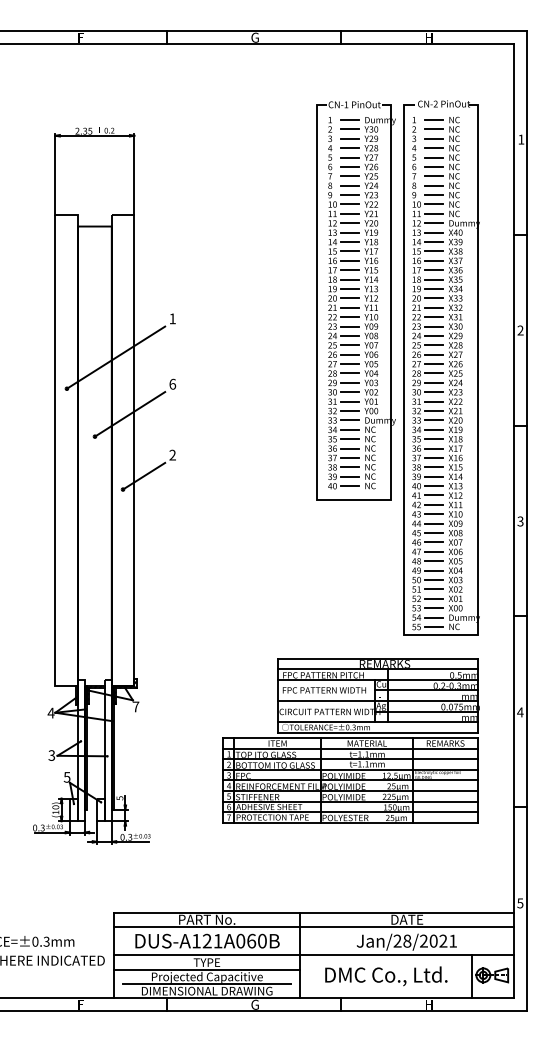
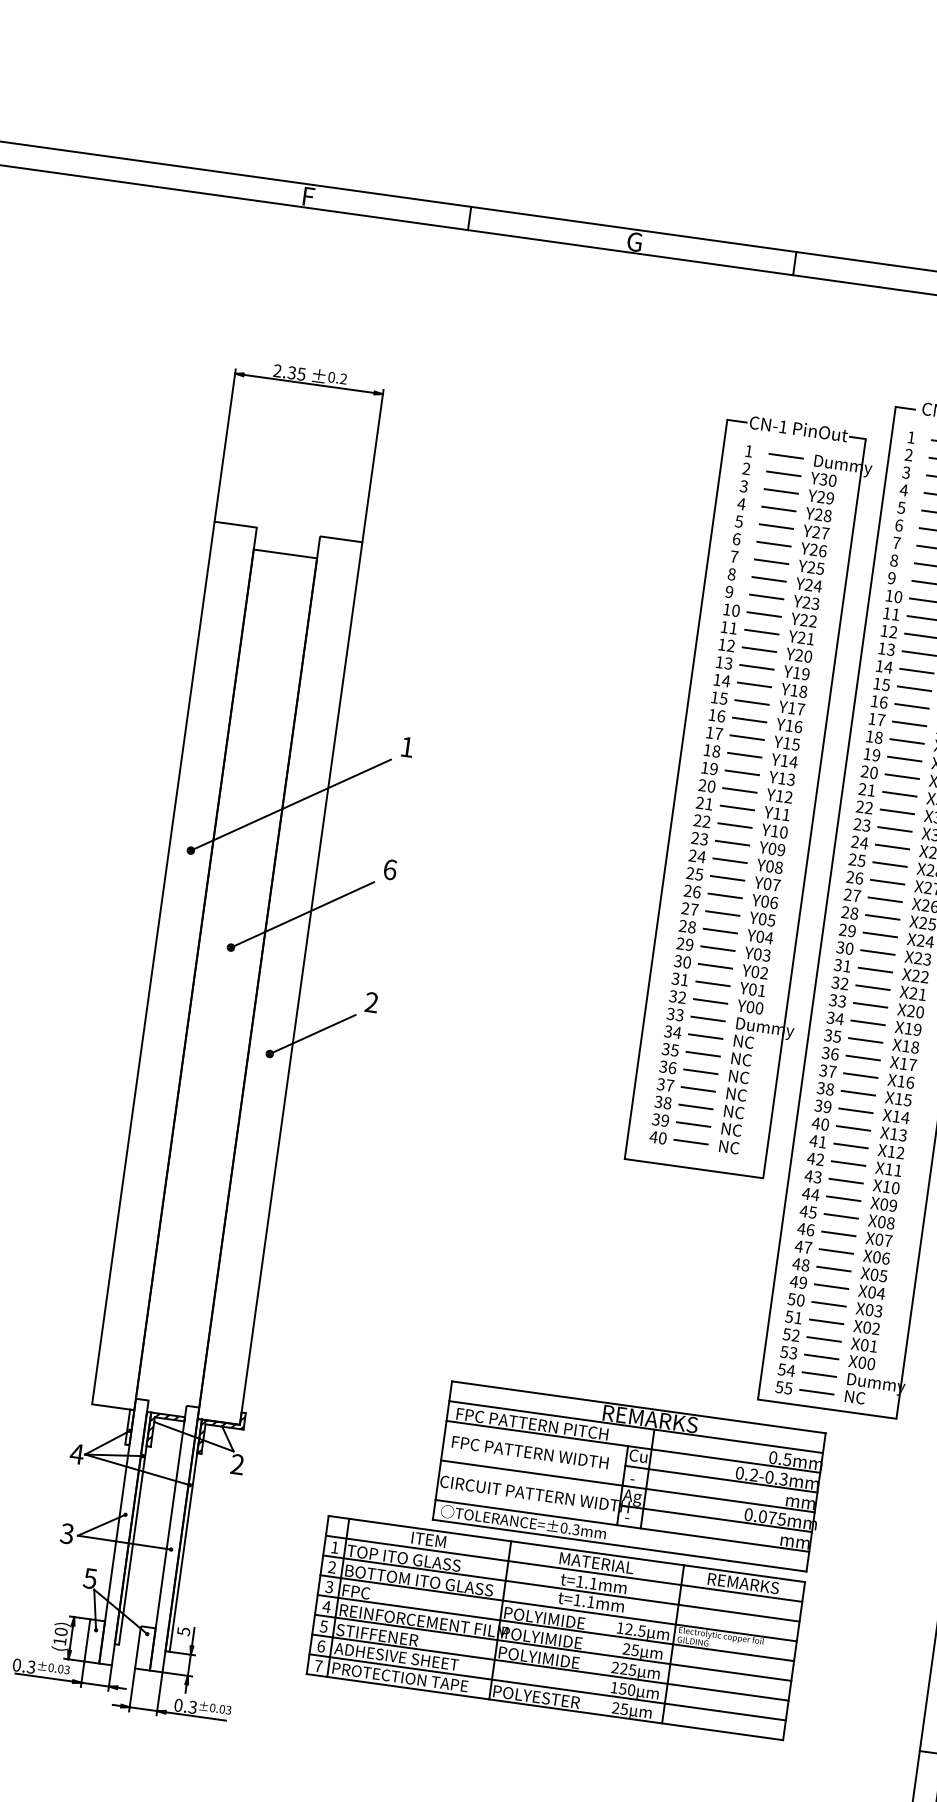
part: (355, 300) -> (749, 795), moved
text: (135, 706) -> (236, 1463), 7 -> 2
part: (350, 740) -> (566, 1553), moved

